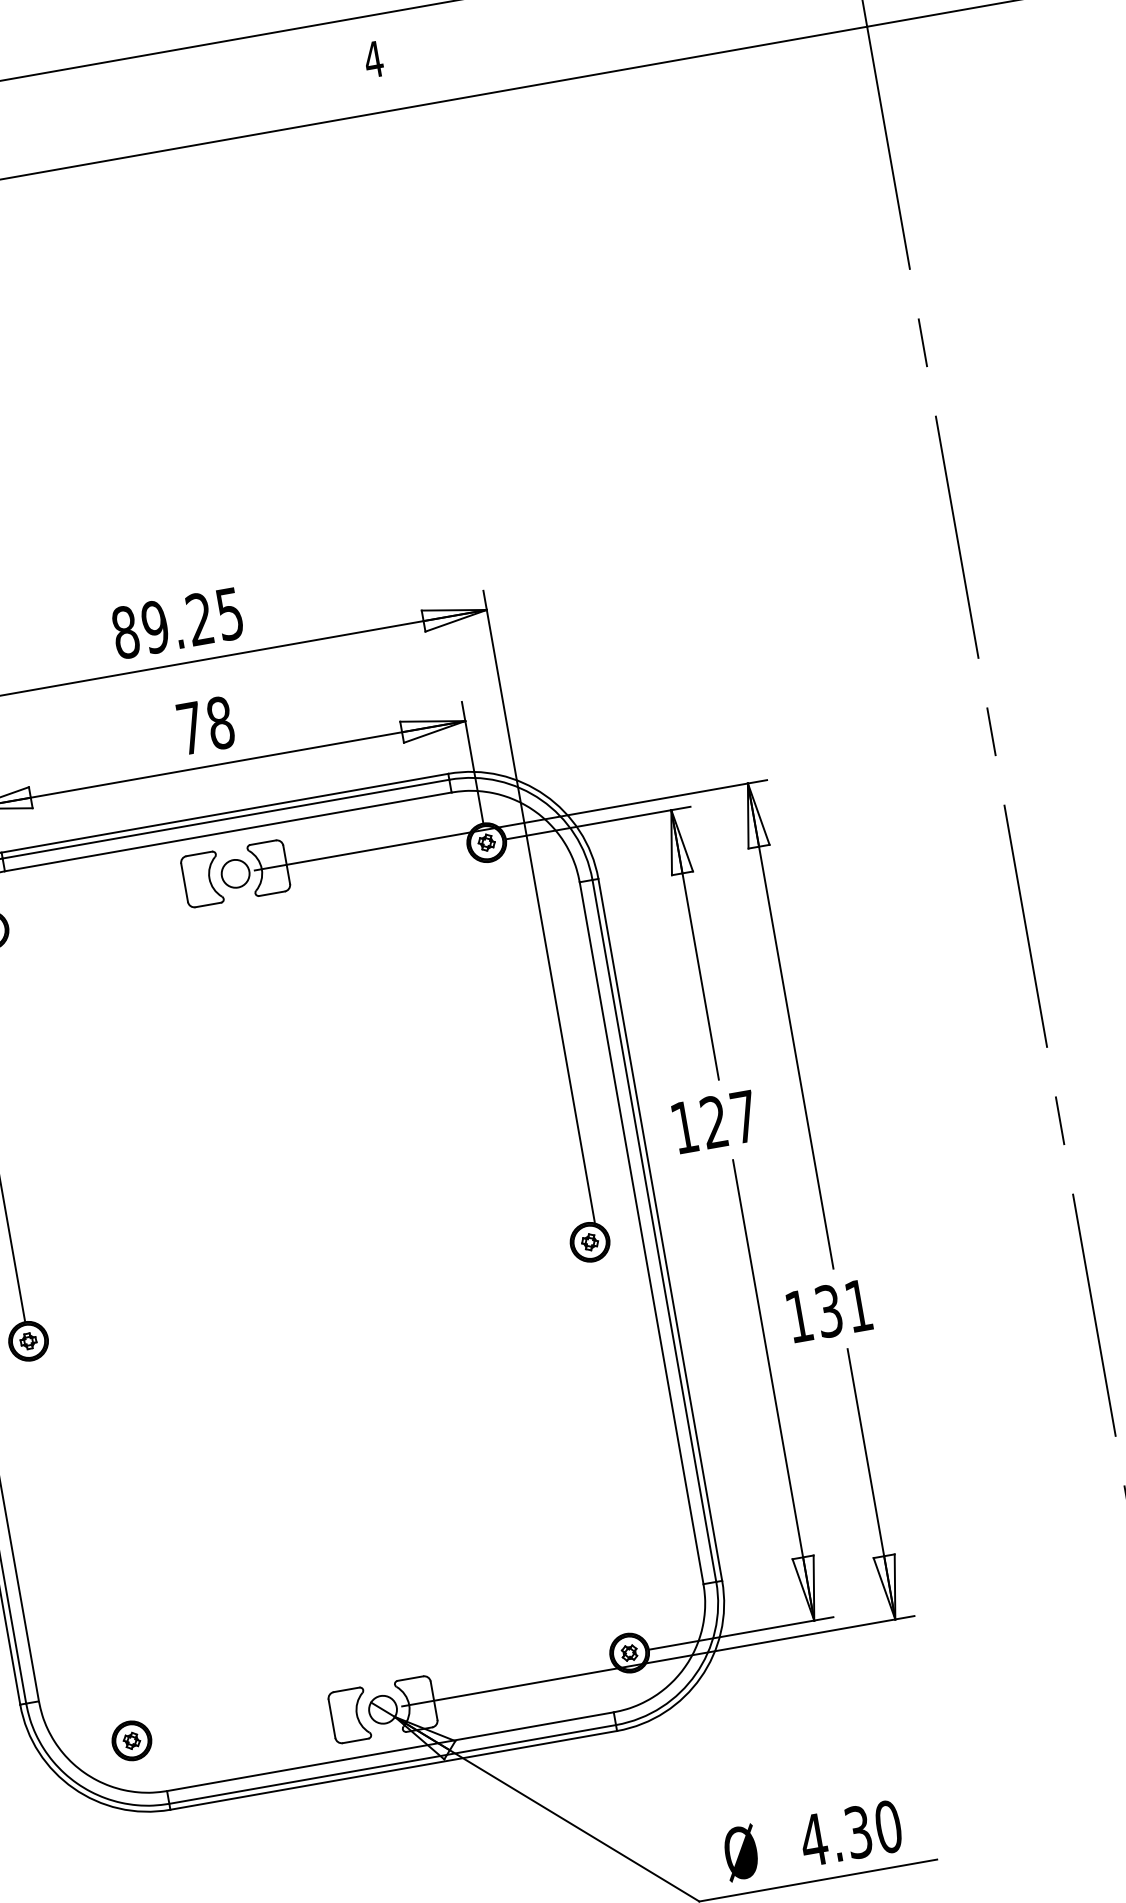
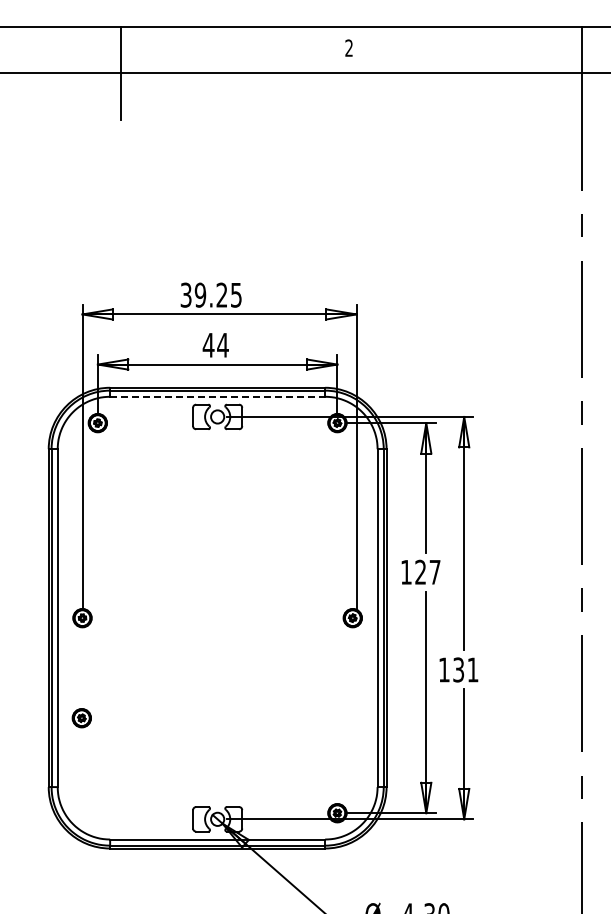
text: (374, 57) -> (349, 47), 4 -> 2
text: (123, 631) -> (185, 294), 89.25 -> 39.25
text: (204, 724) -> (215, 344), 78 -> 44
line: (227, 831) -> (217, 396), solid -> dashed
part: (131, 1741) -> (81, 718), moved

